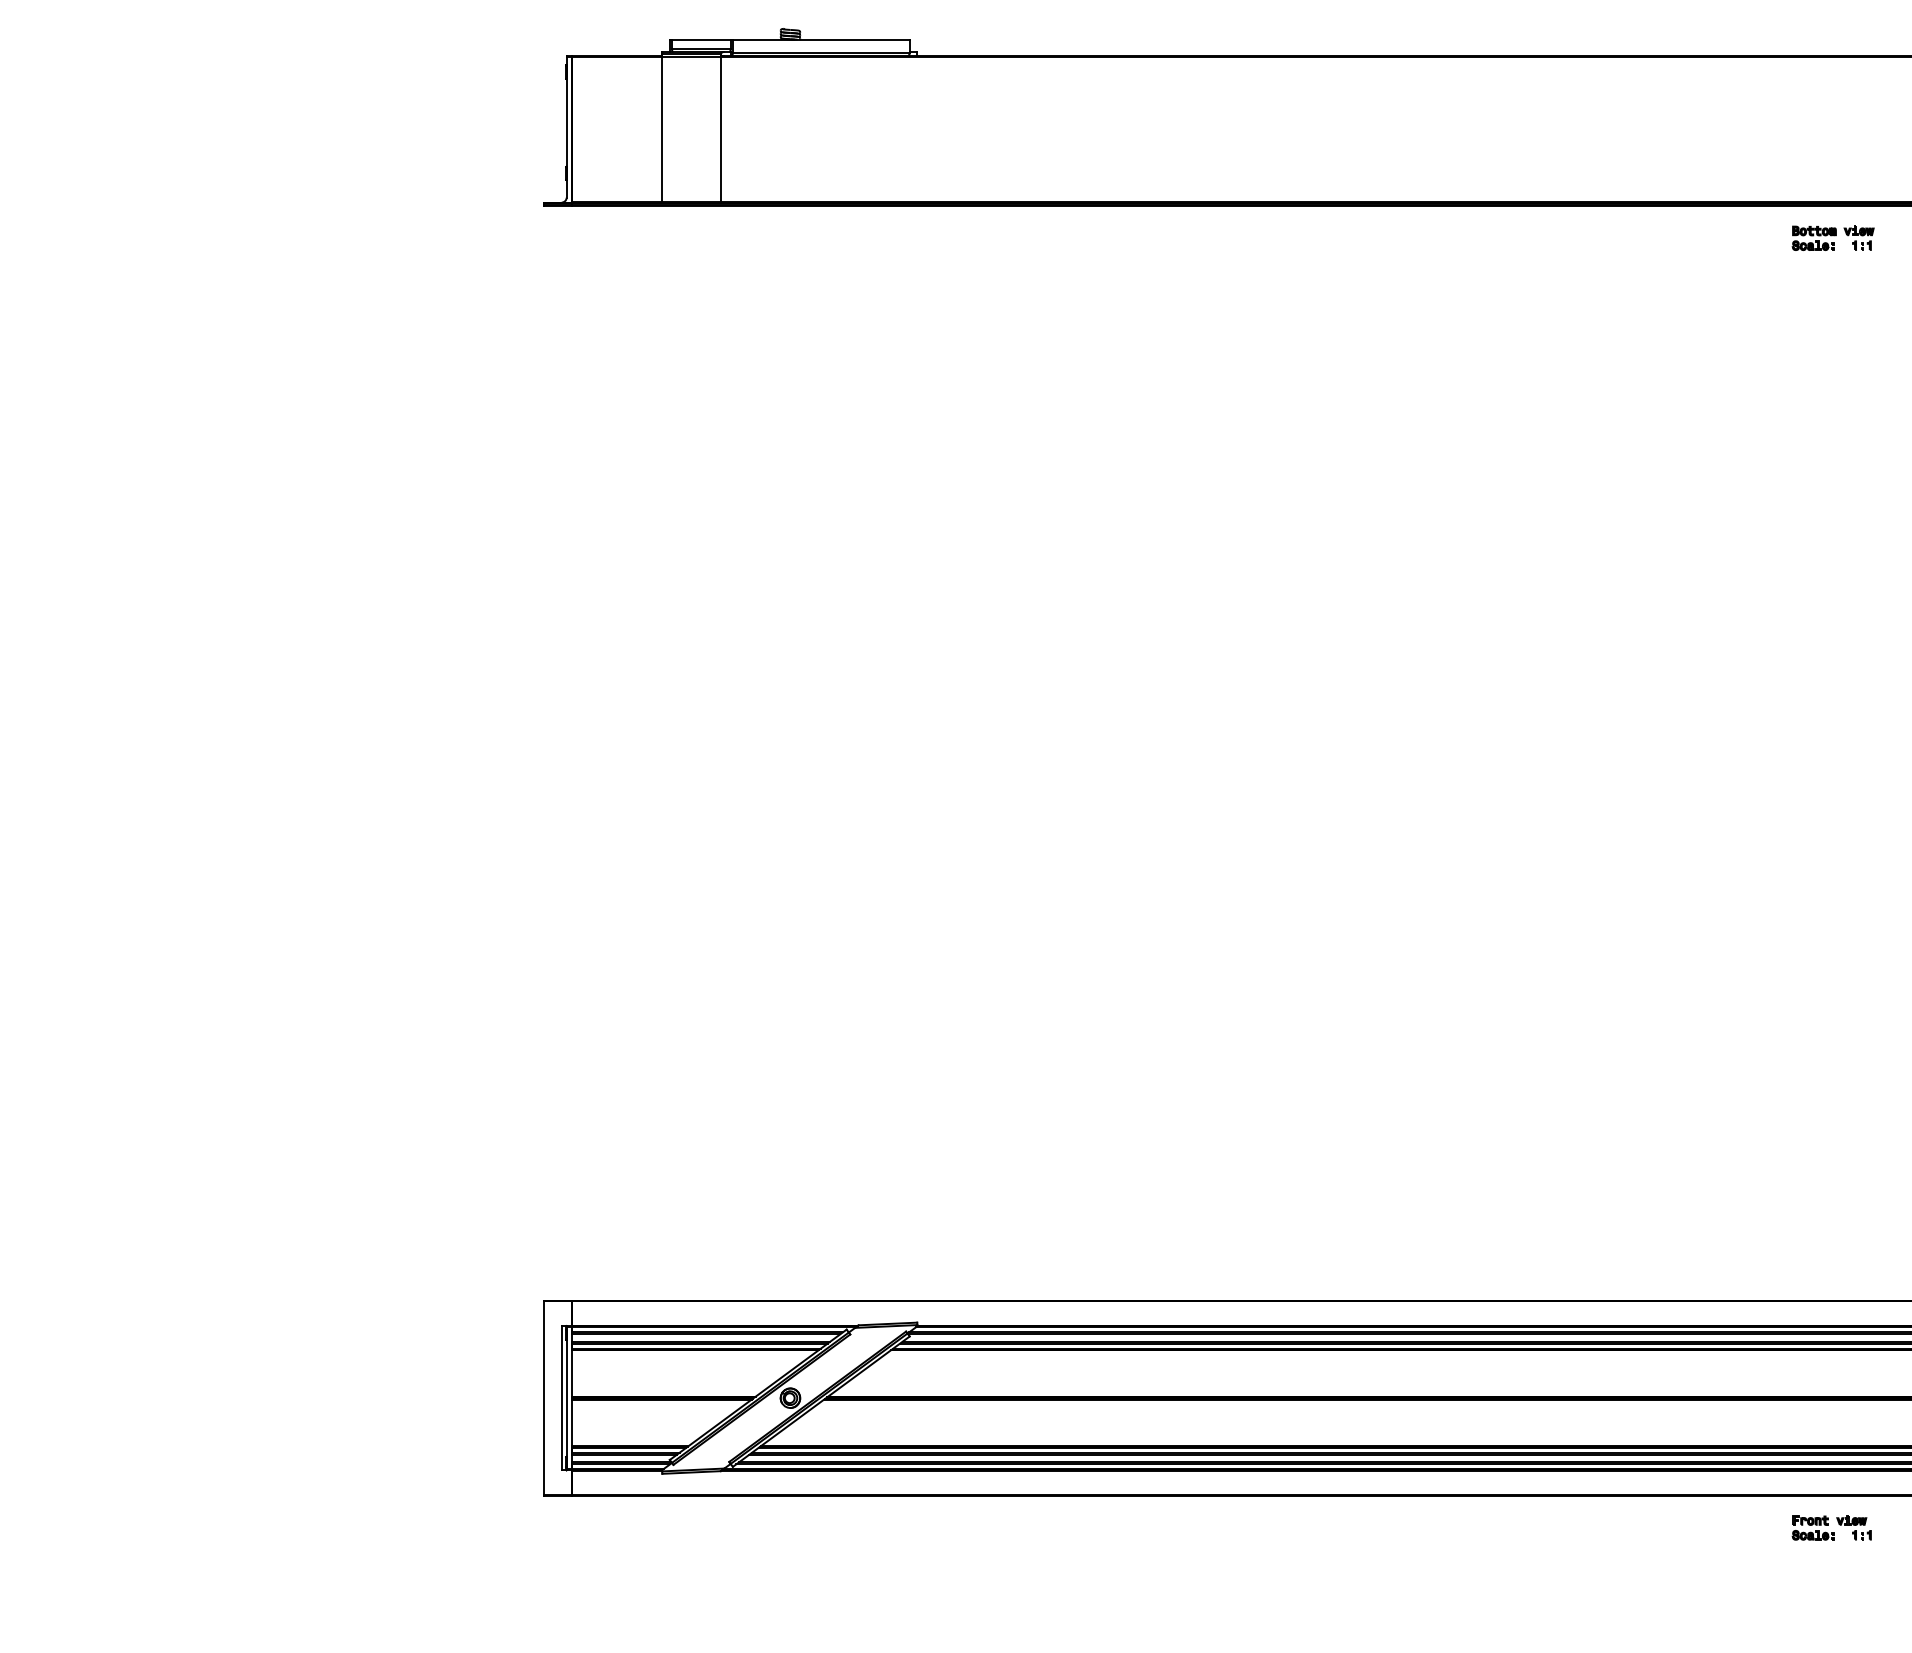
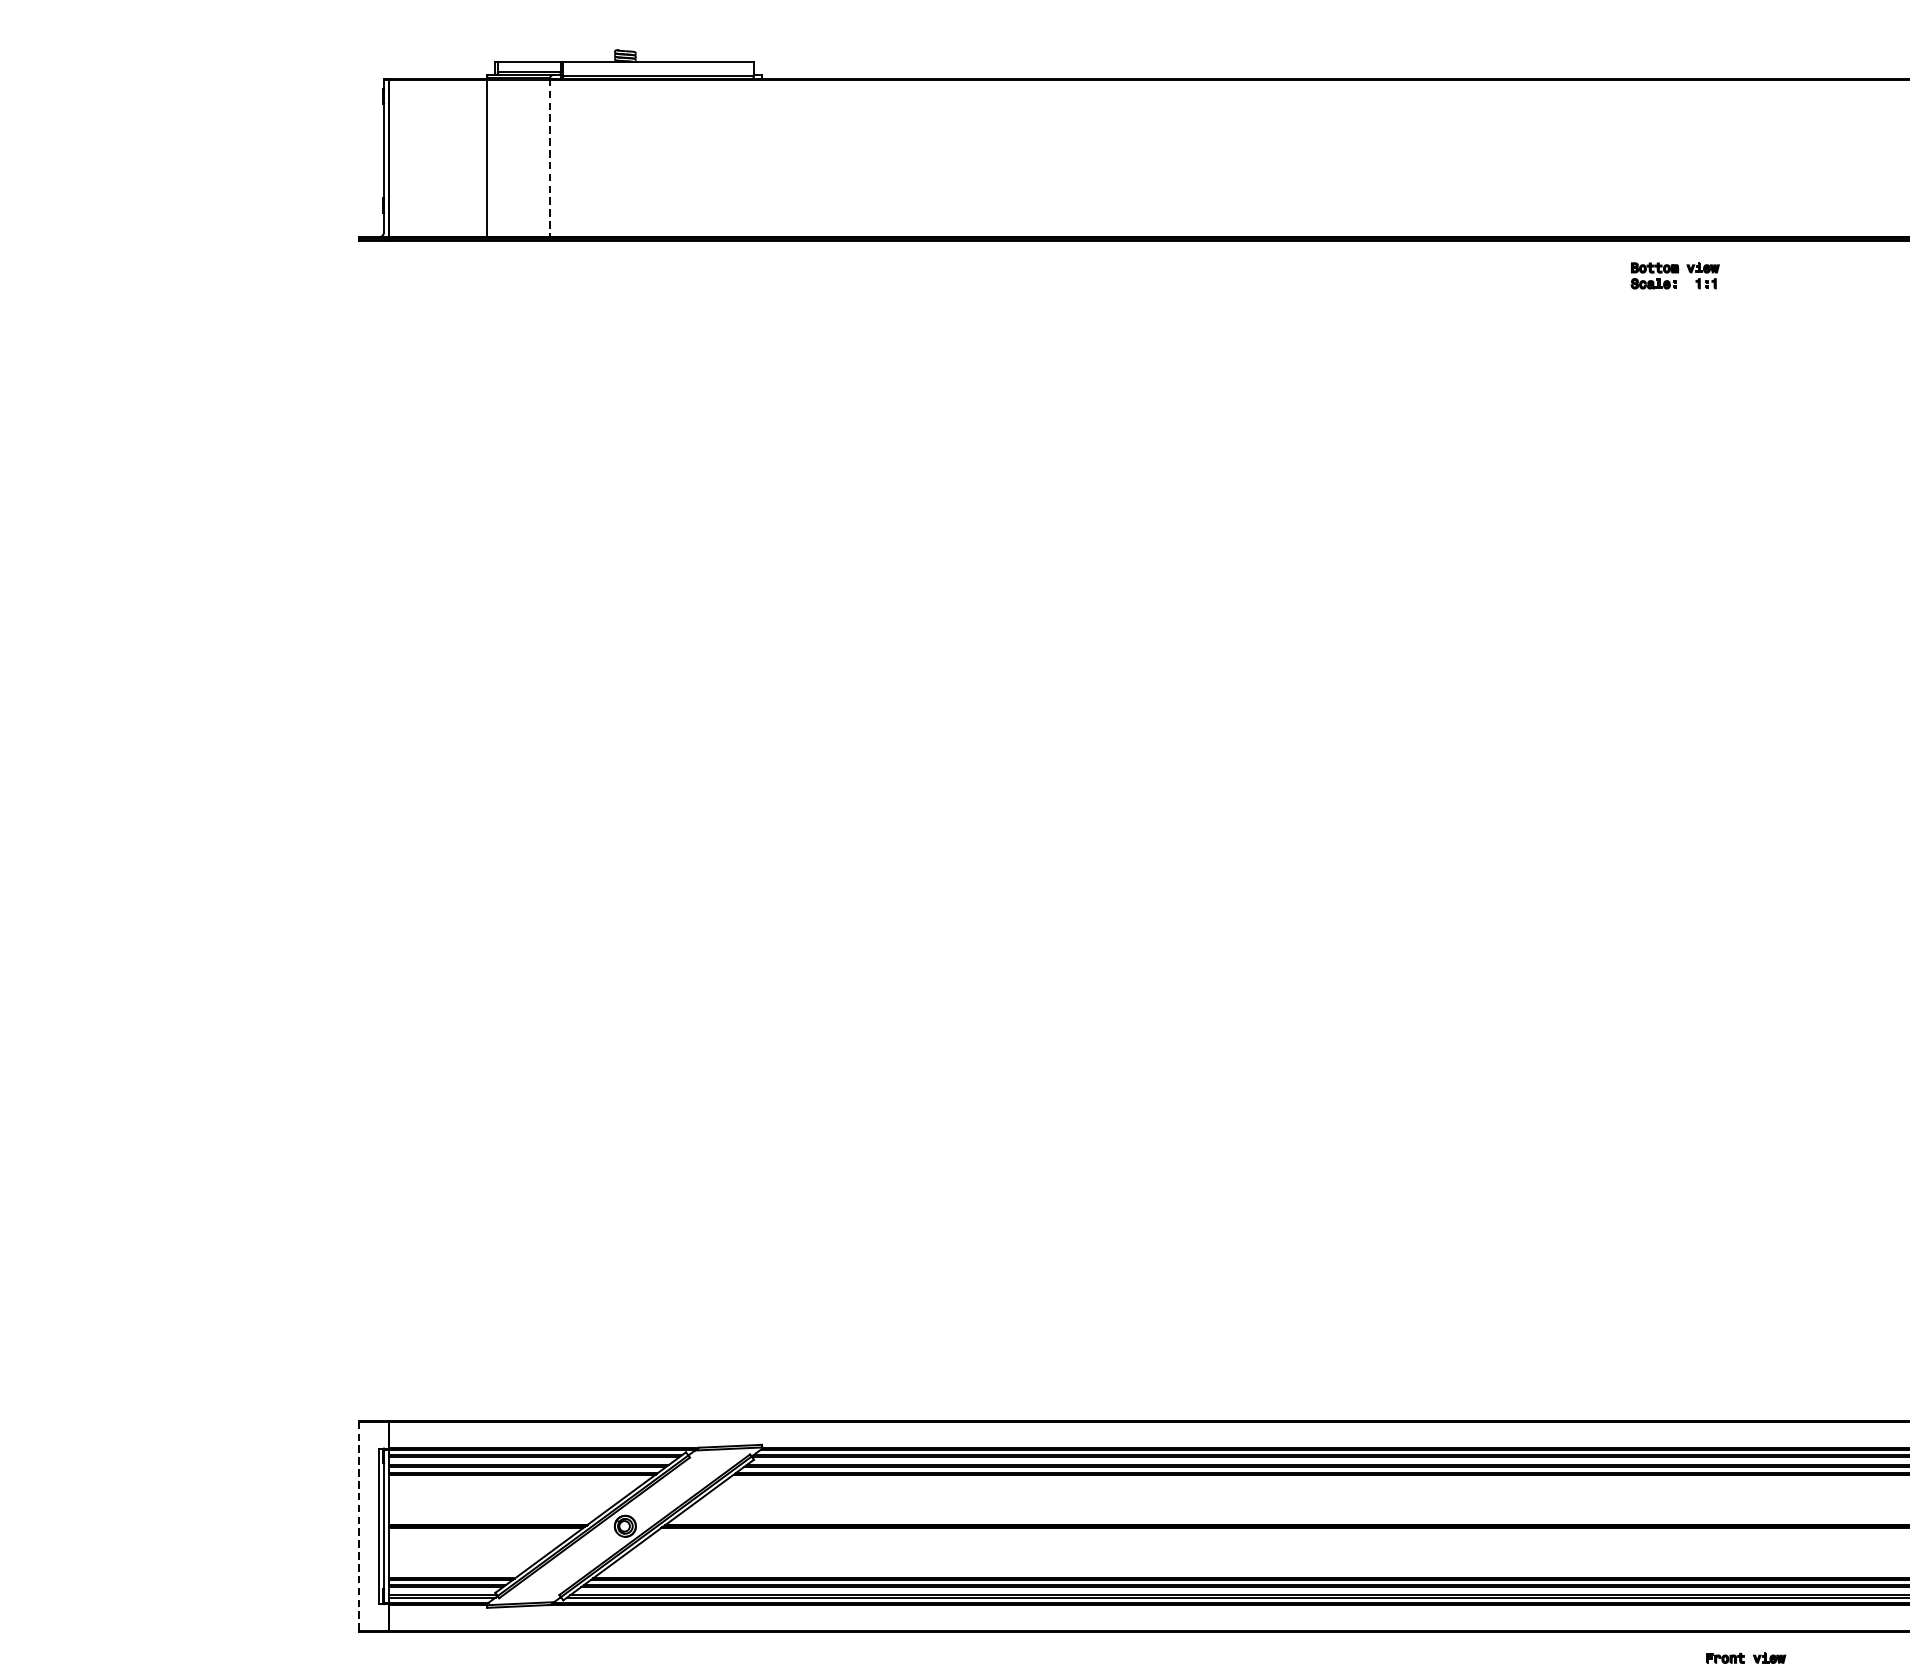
line: (720, 129) -> (549, 158), solid -> dashed
part: (1832, 237) -> (1674, 274), moved
line: (543, 1398) -> (359, 1526), solid -> dashed

